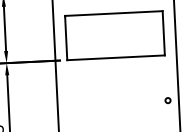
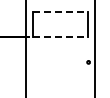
line: (113, 12) -> (60, 11), solid -> dashed
line: (115, 57) -> (60, 36), solid -> dashed

